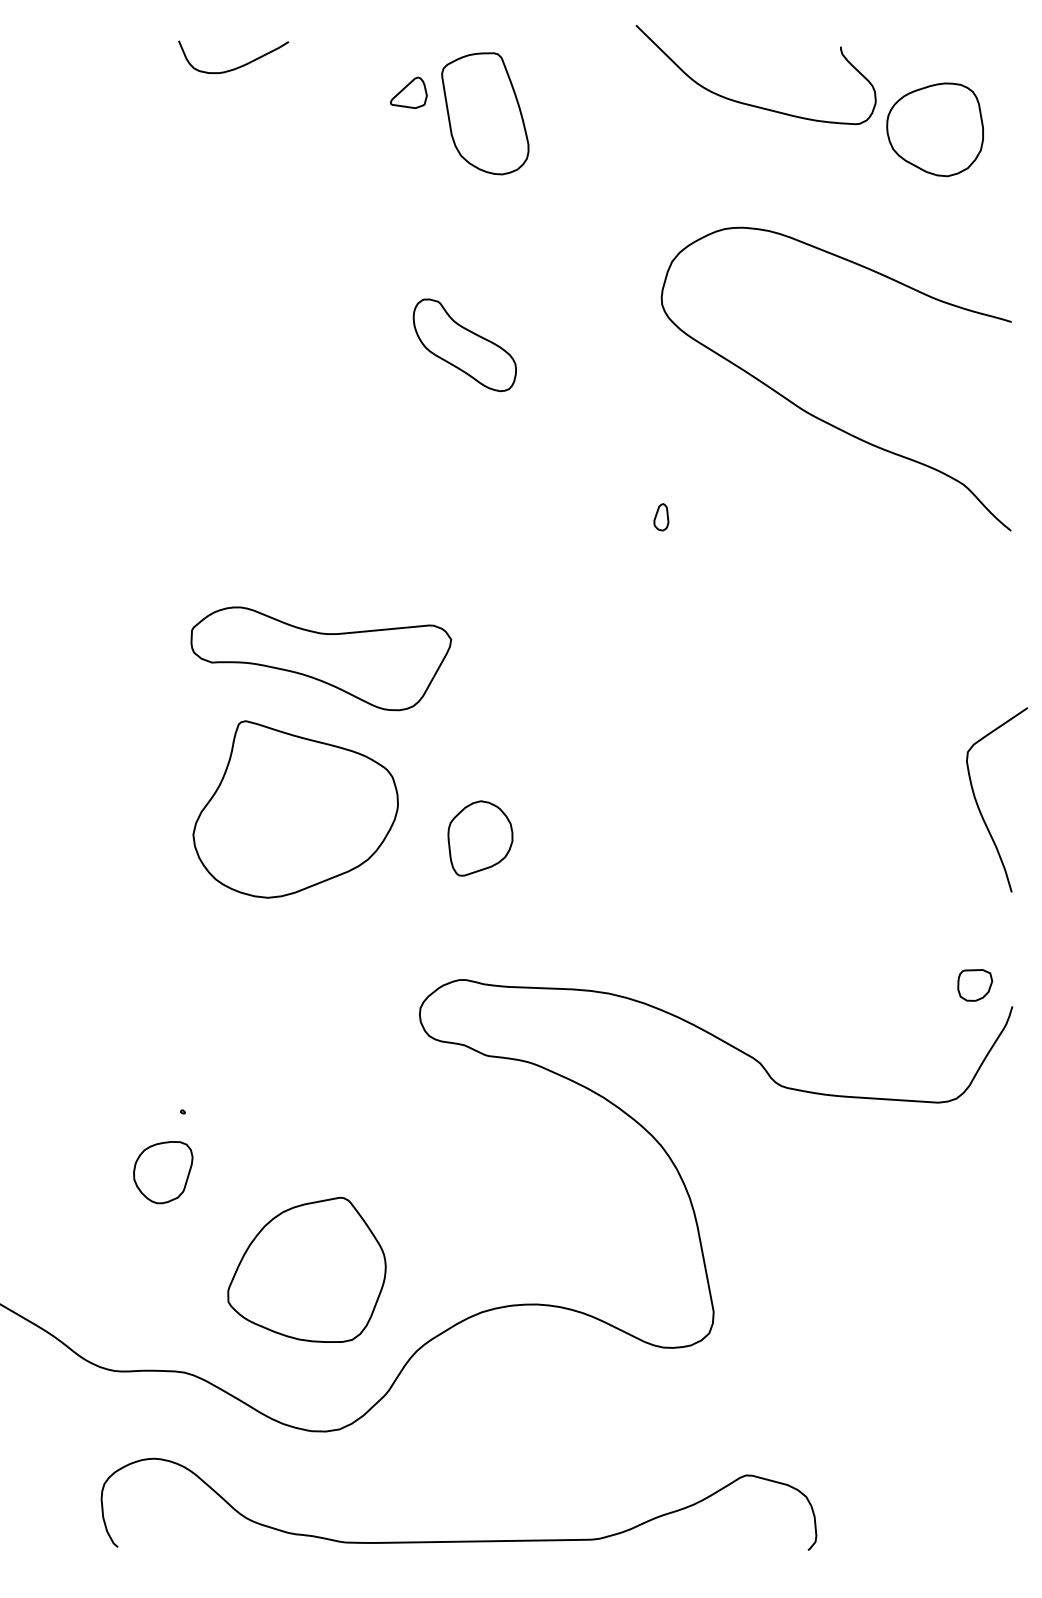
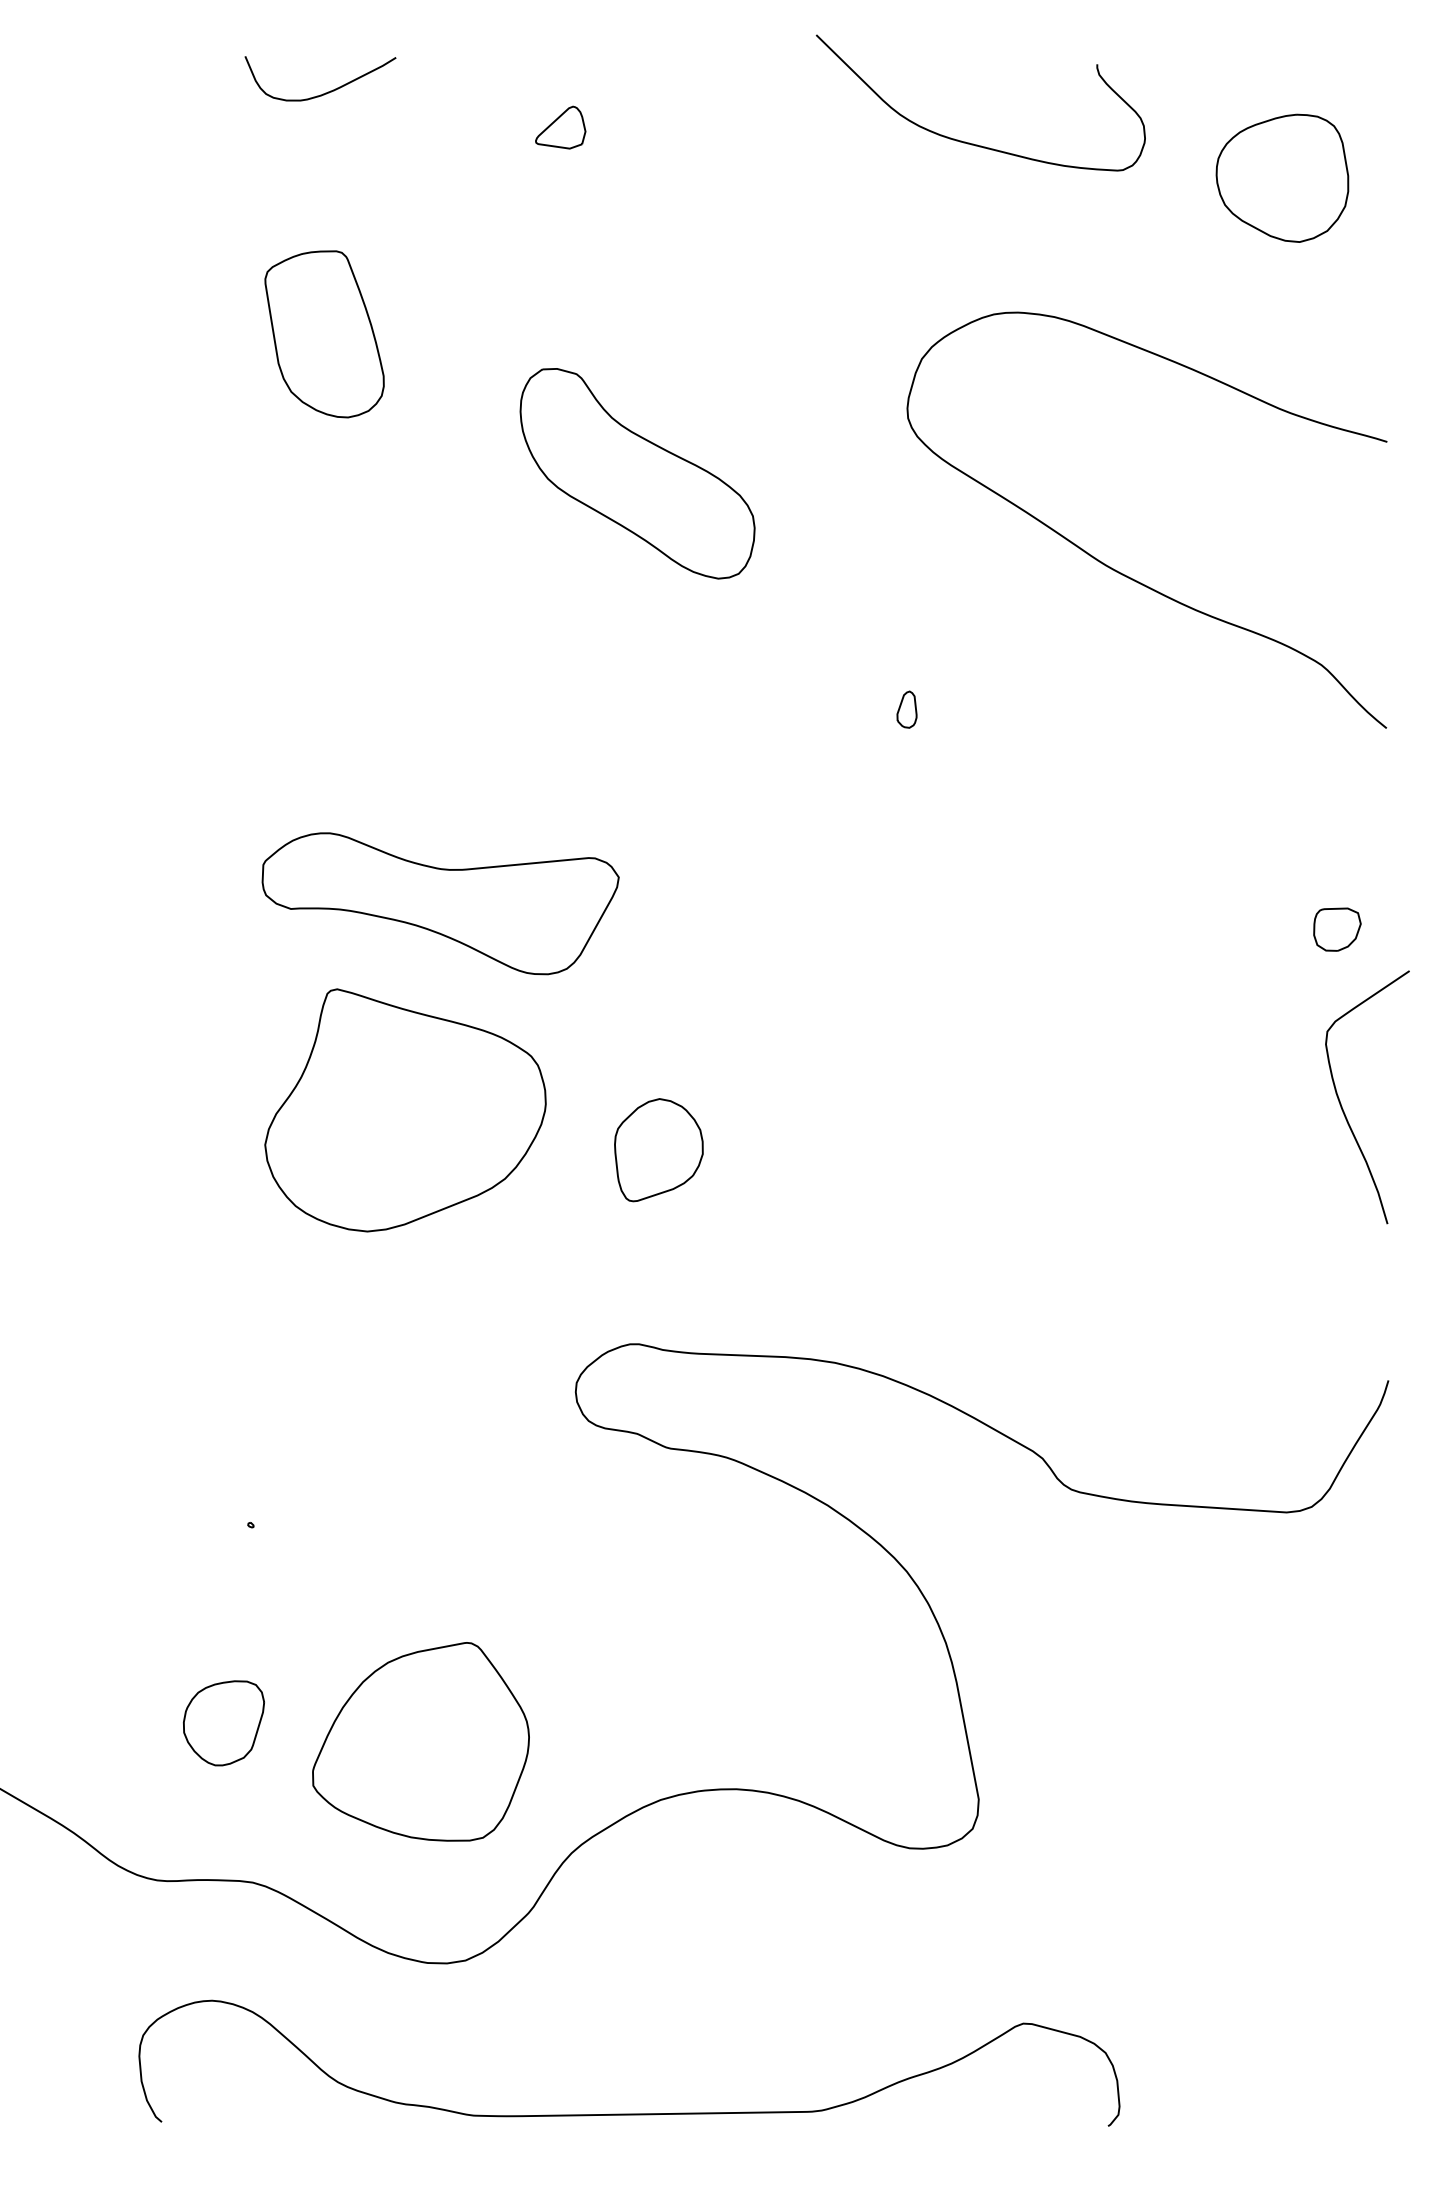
curve: (747, 103) -> (969, 142), moved
part: (485, 113) -> (324, 334), moved
part: (464, 345) -> (637, 473), size x1.67
part: (975, 985) -> (1337, 929), moved
part: (162, 1172) -> (223, 1723), moved

